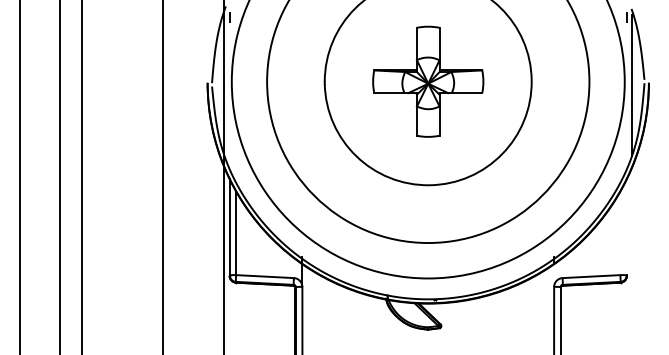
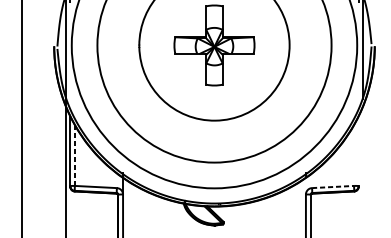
line: (236, 233) -> (75, 155), solid -> dashed
line: (591, 276) -> (333, 186), solid -> dashed

